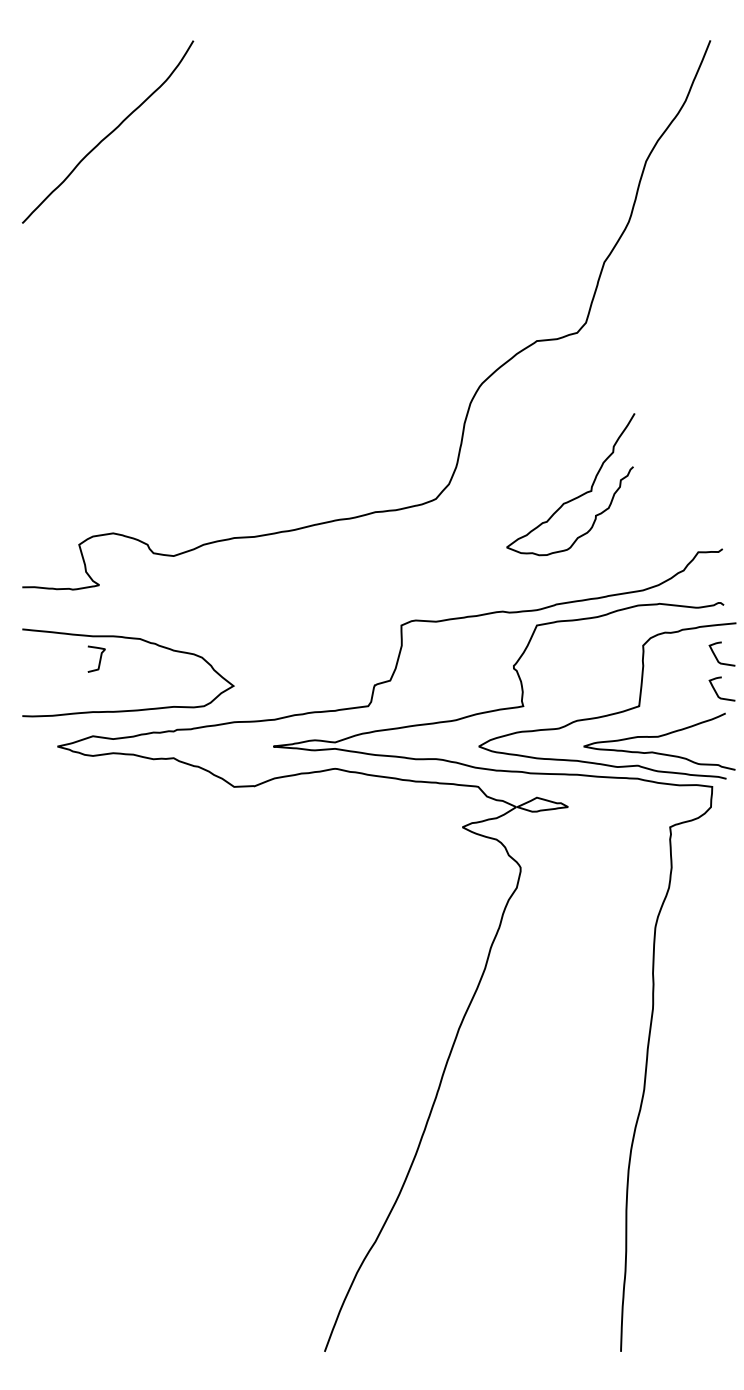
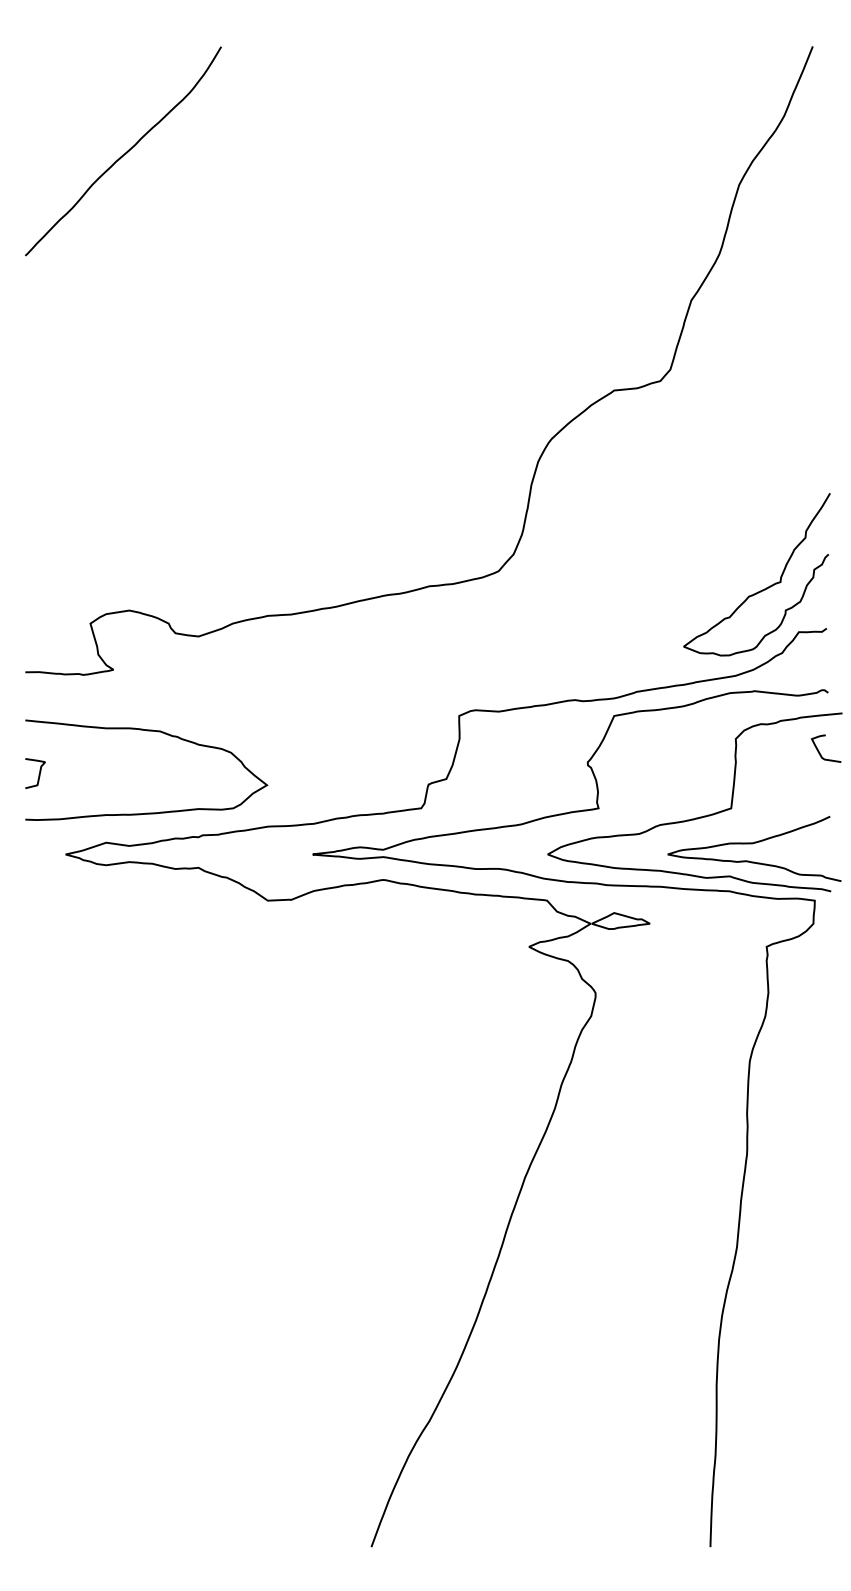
curve: (577, 496) -> (764, 588), moved
curve: (99, 660) -> (38, 774), moved
curve: (717, 692) -> (820, 792), removed

